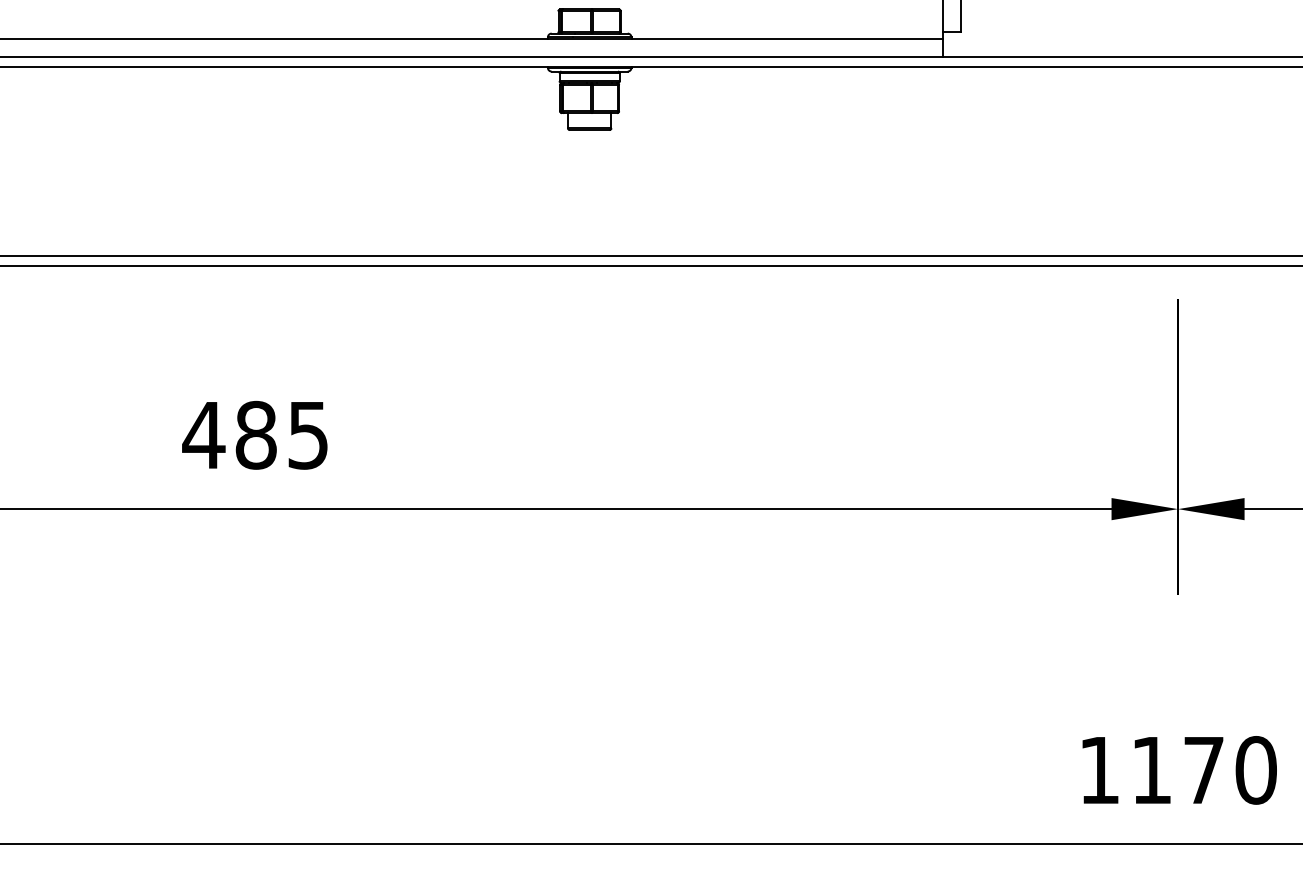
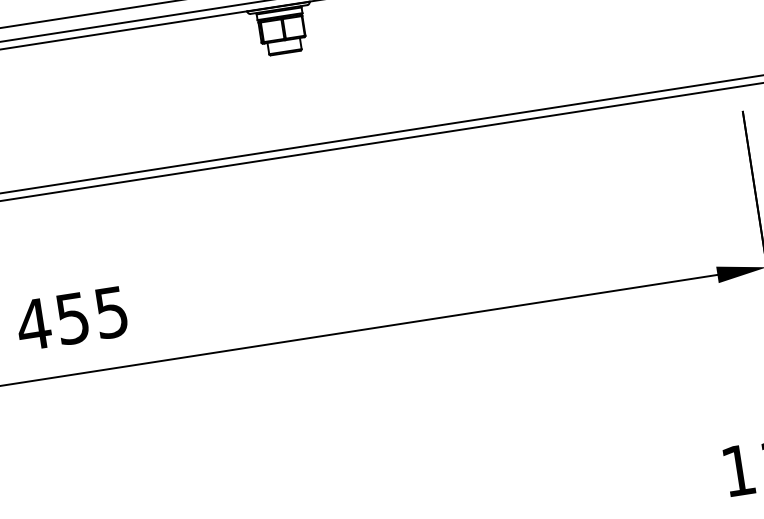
text: (255, 434) -> (72, 317), 485 -> 455

